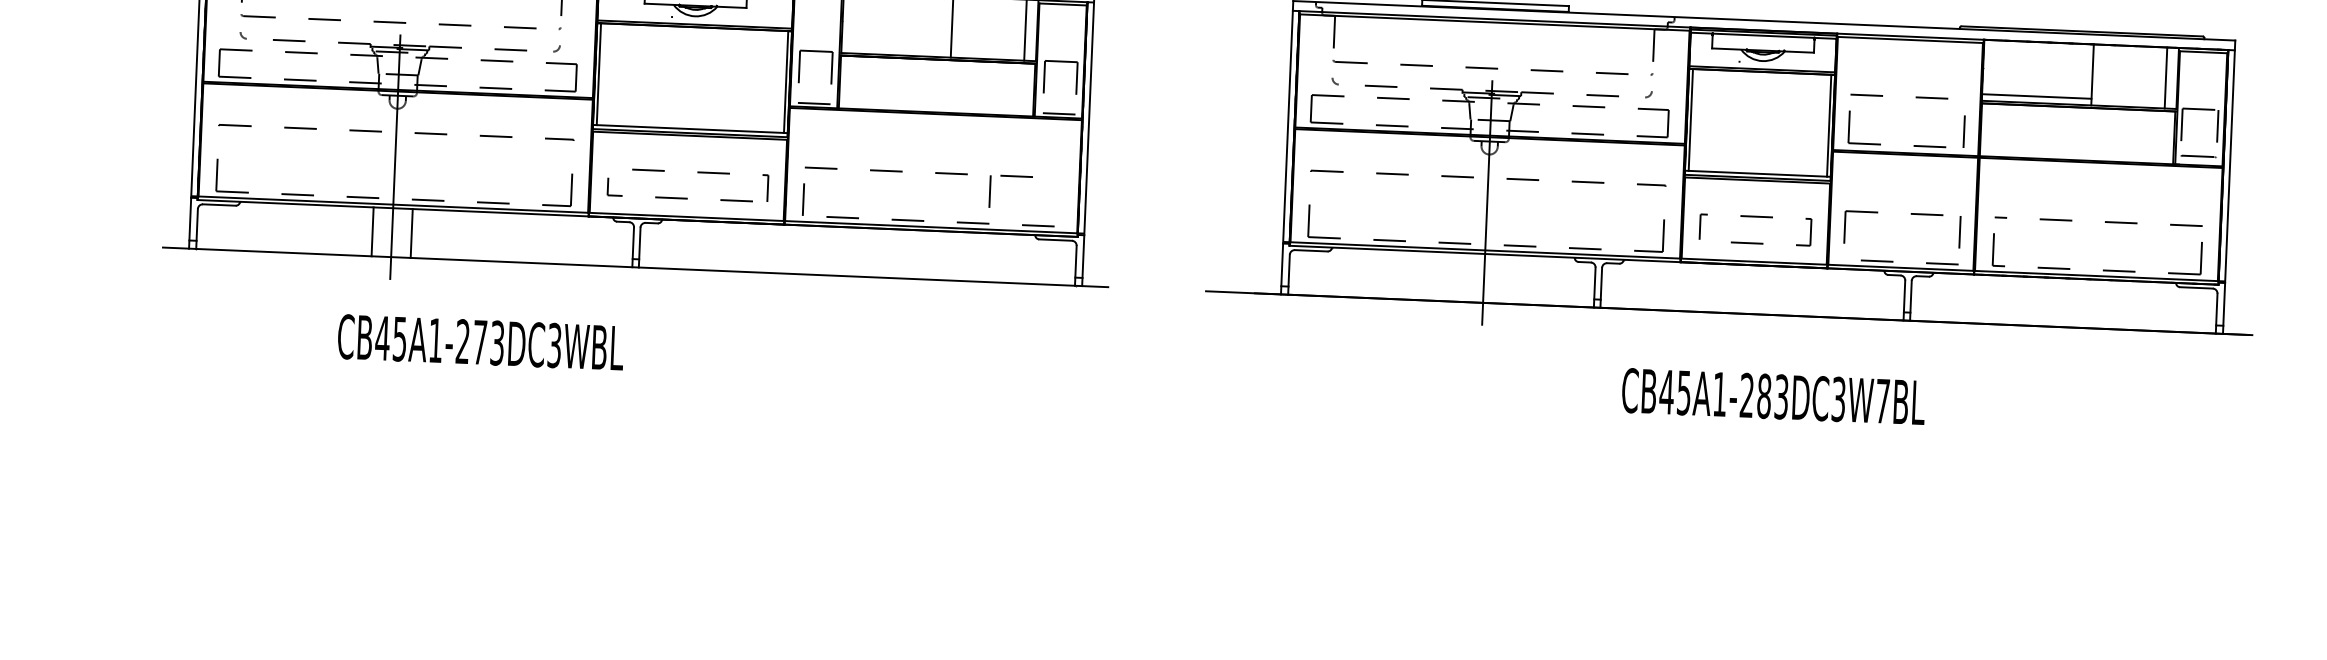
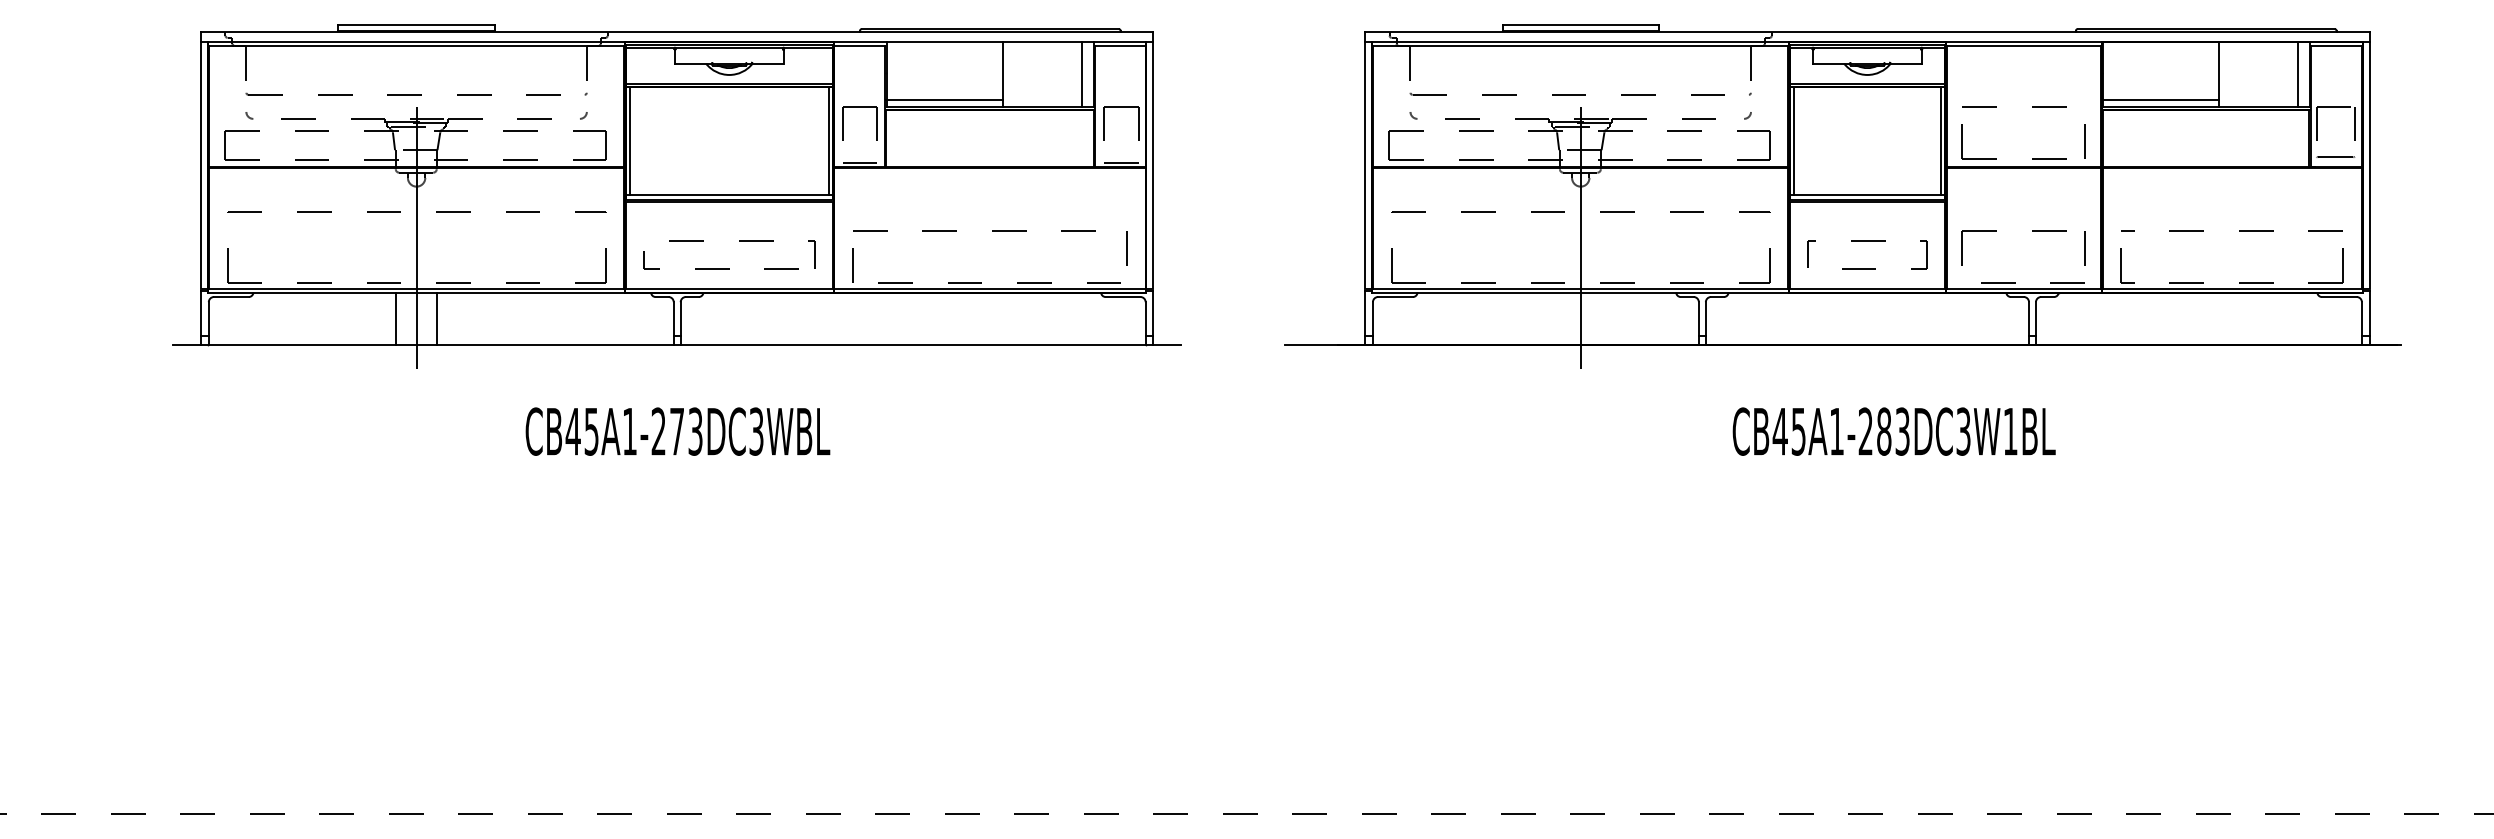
line: (895, 48) -> (944, 100), added
line: (989, 191) -> (1126, 248), moved
text: (480, 342) -> (677, 431), moved
text: (1882, 401) -> (2010, 431), CB45A1-283DC3W7BL -> CB45A1-283DC3W1BL

